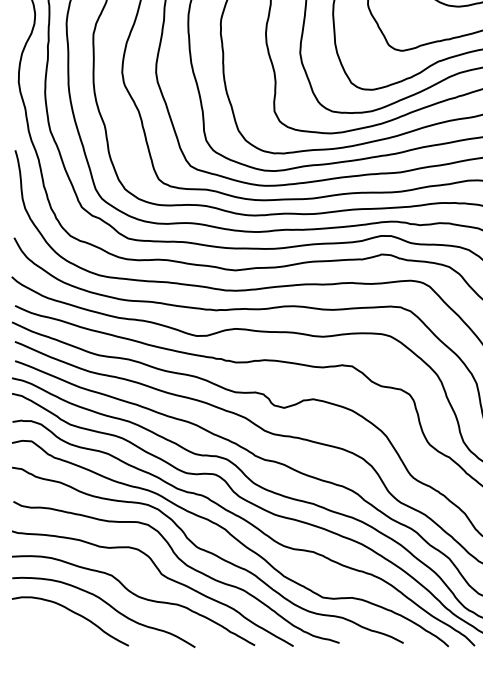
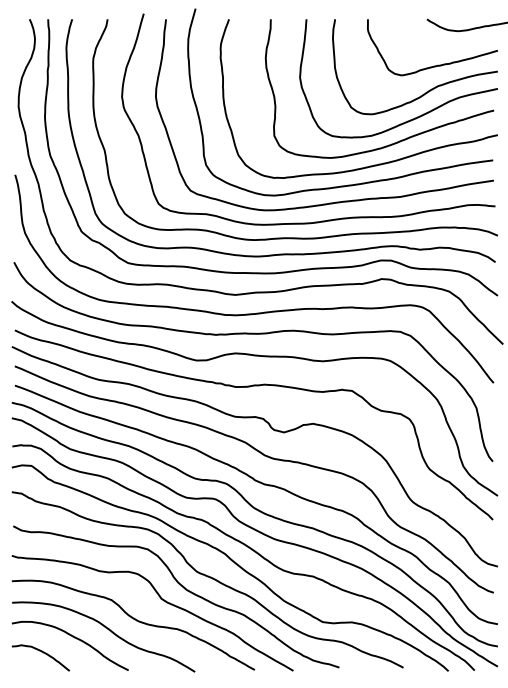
curve: (43, 628) -> (43, 653), added

